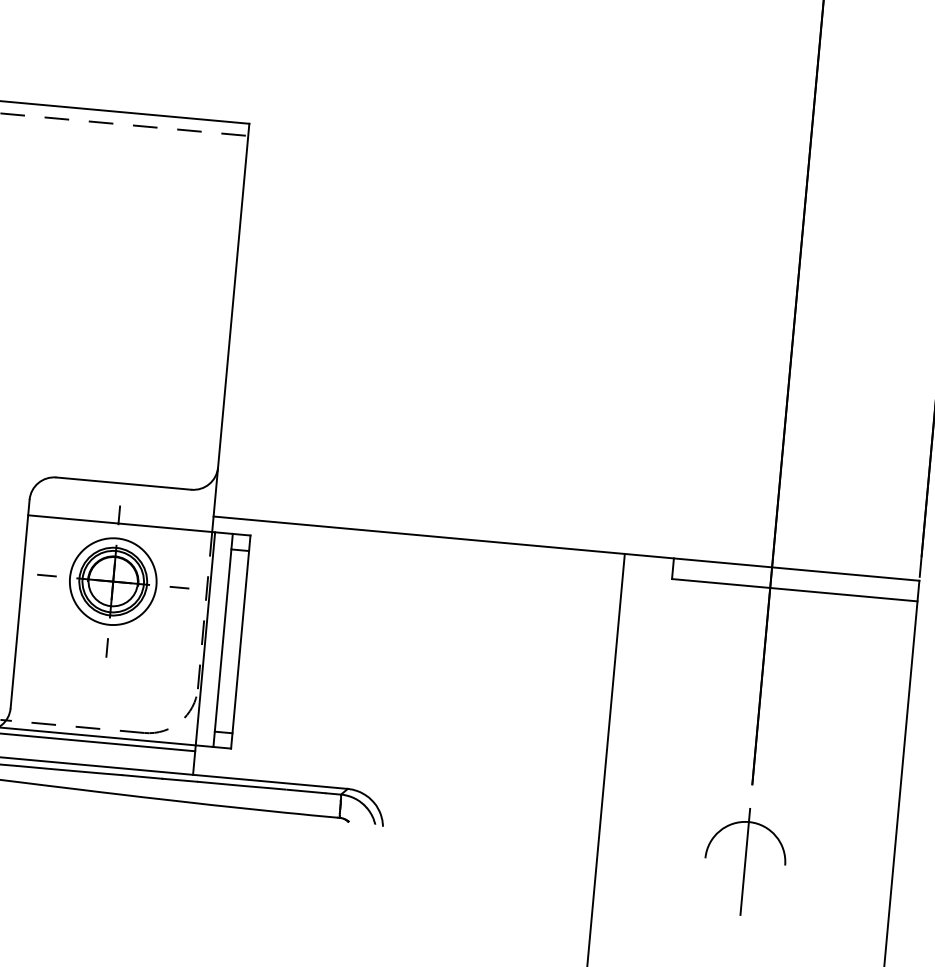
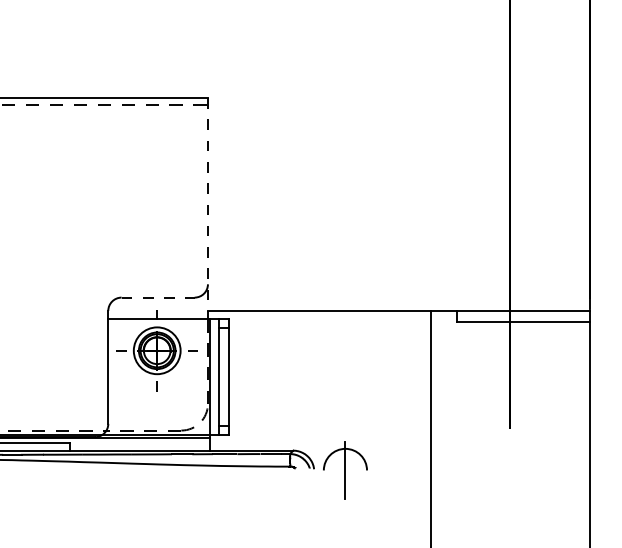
line: (229, 327) -> (207, 208), solid -> dashed
line: (124, 483) -> (158, 297), solid -> dashed
part: (745, 862) -> (345, 470), moved

